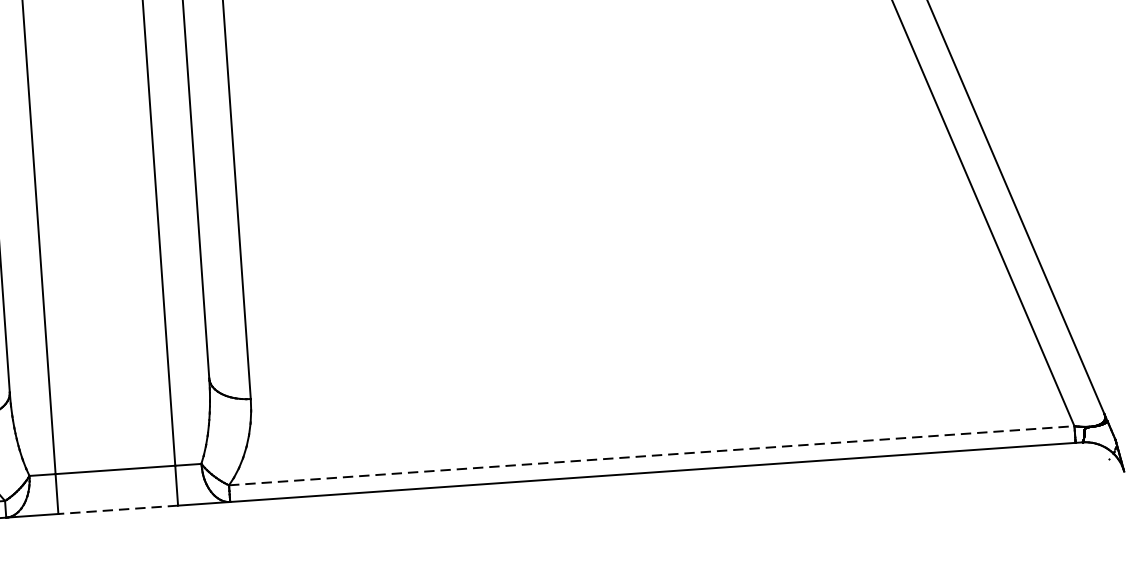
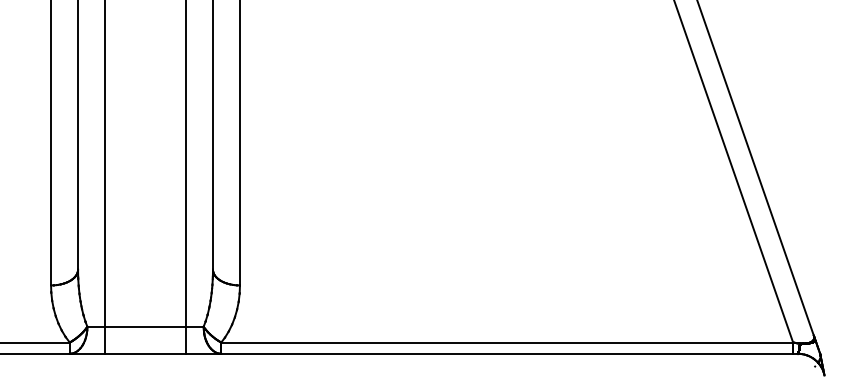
line: (652, 455) -> (507, 342), dashed -> solid
line: (118, 509) -> (145, 353), dashed -> solid

